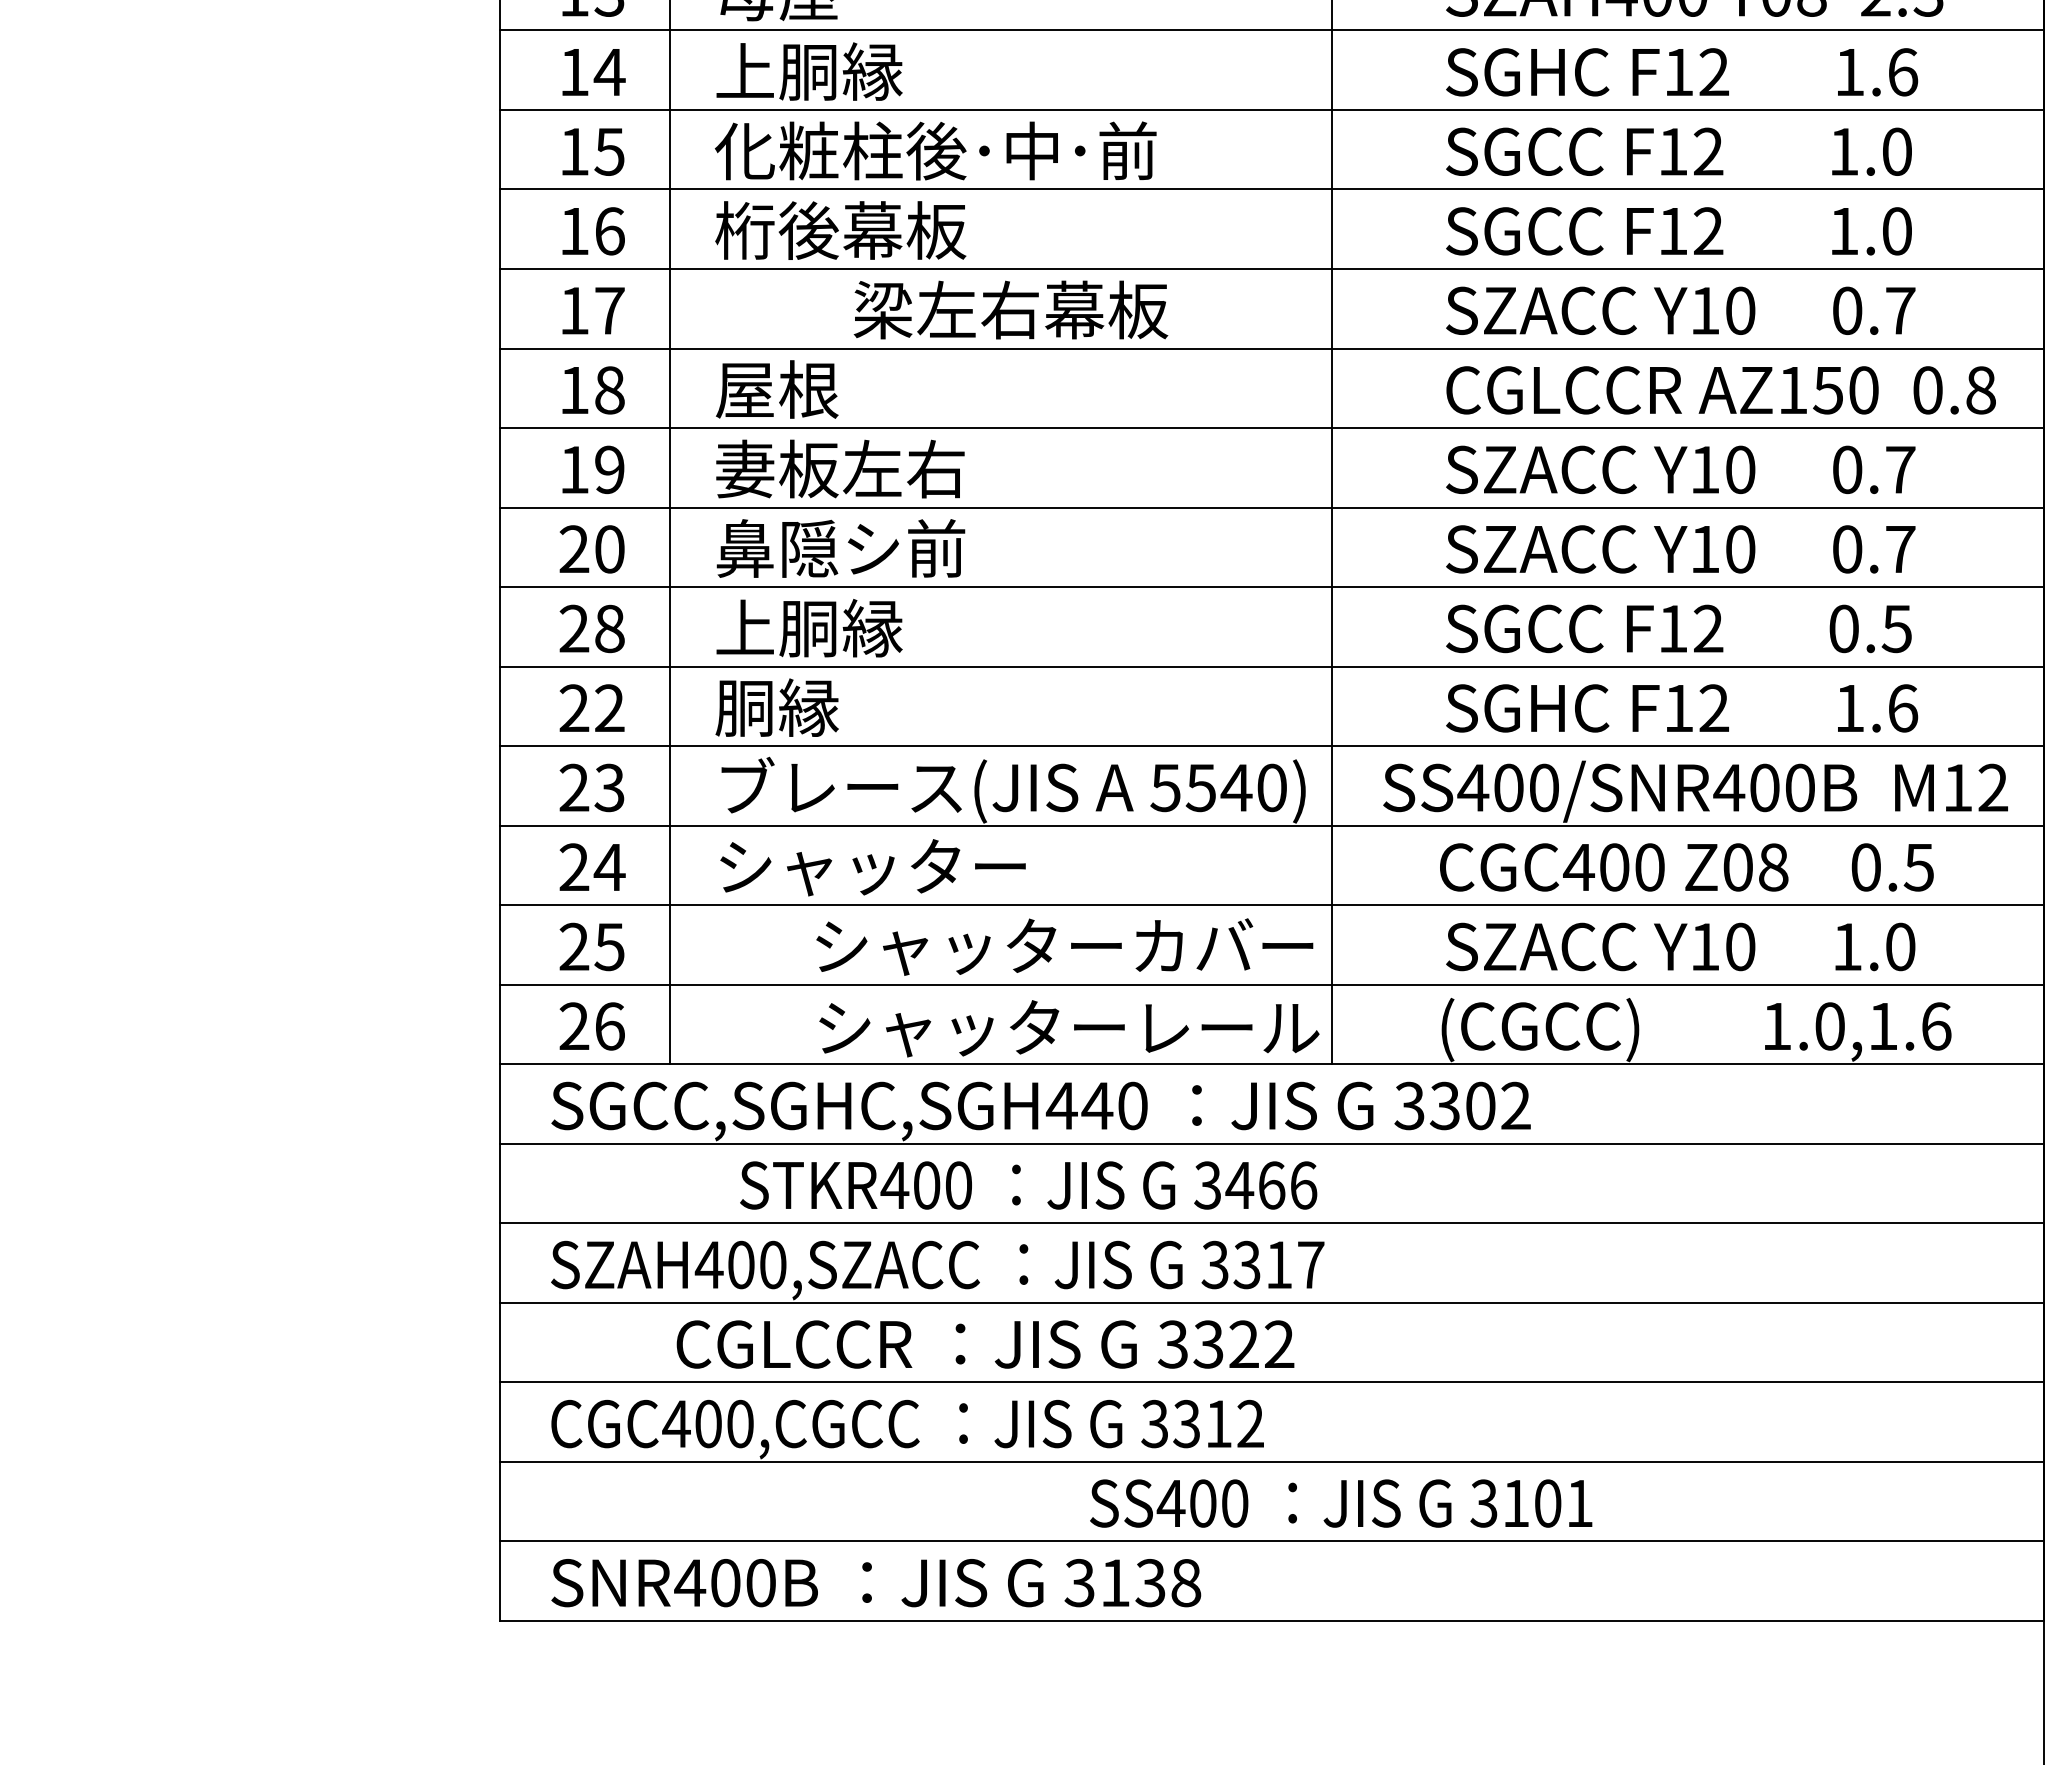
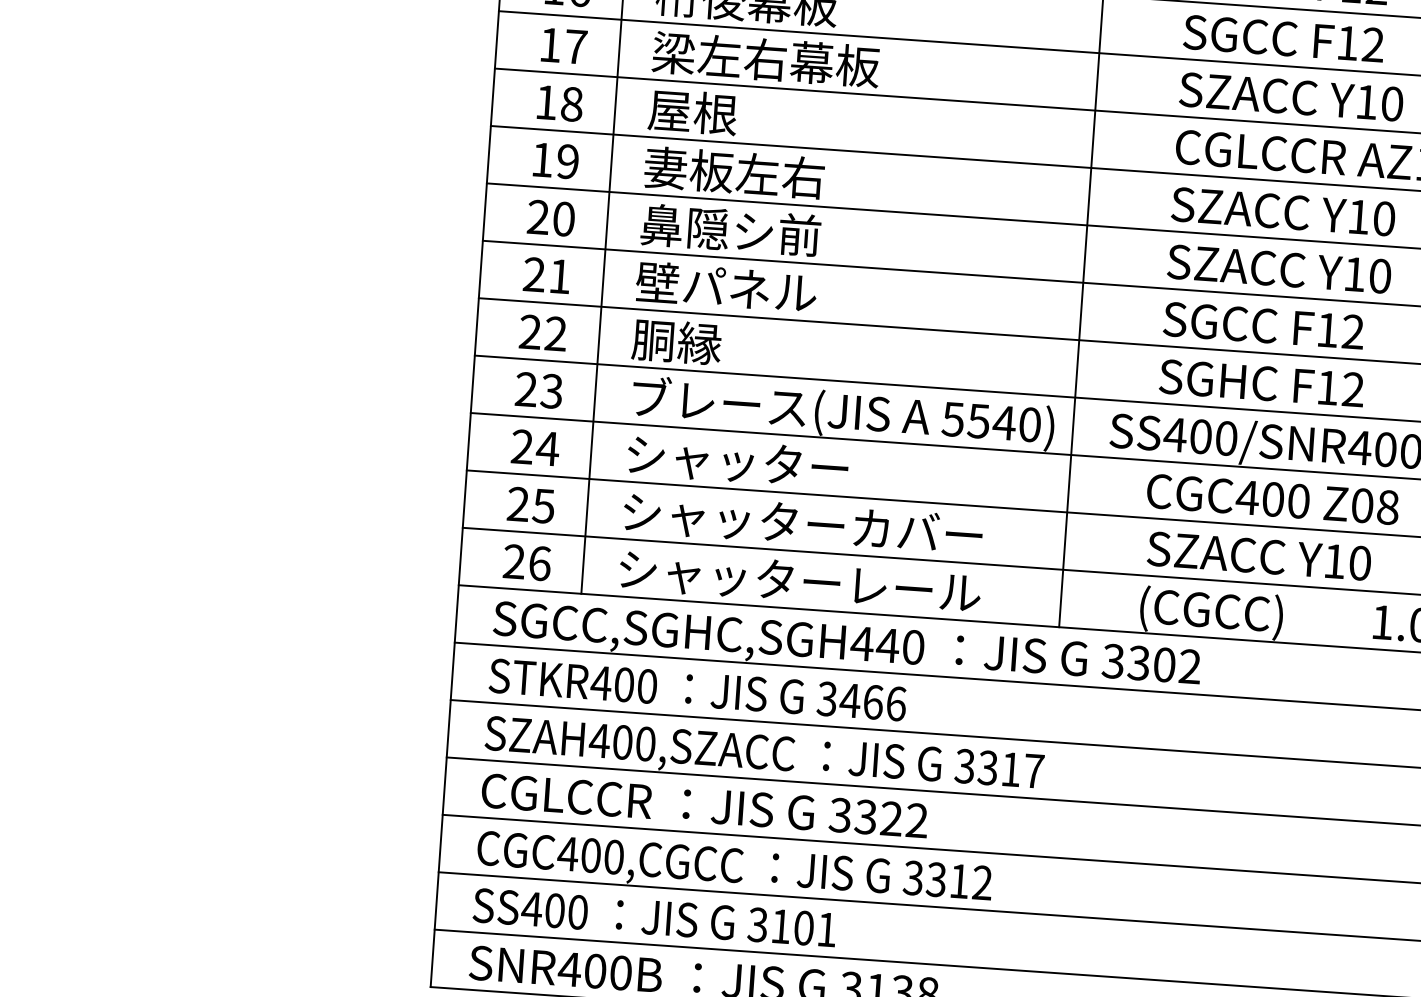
text: (1010, 309) -> (765, 59), moved
text: (840, 627) -> (726, 287), 上胴縁 -> 壁パネル
text: (609, 628) -> (559, 276), 28 -> 21
text: (1064, 946) -> (802, 523), moved
text: (1069, 1028) -> (800, 581), moved
text: (1028, 1185) -> (697, 689), moved
text: (985, 1344) -> (704, 805), moved
text: (1341, 1503) -> (654, 917), moved

